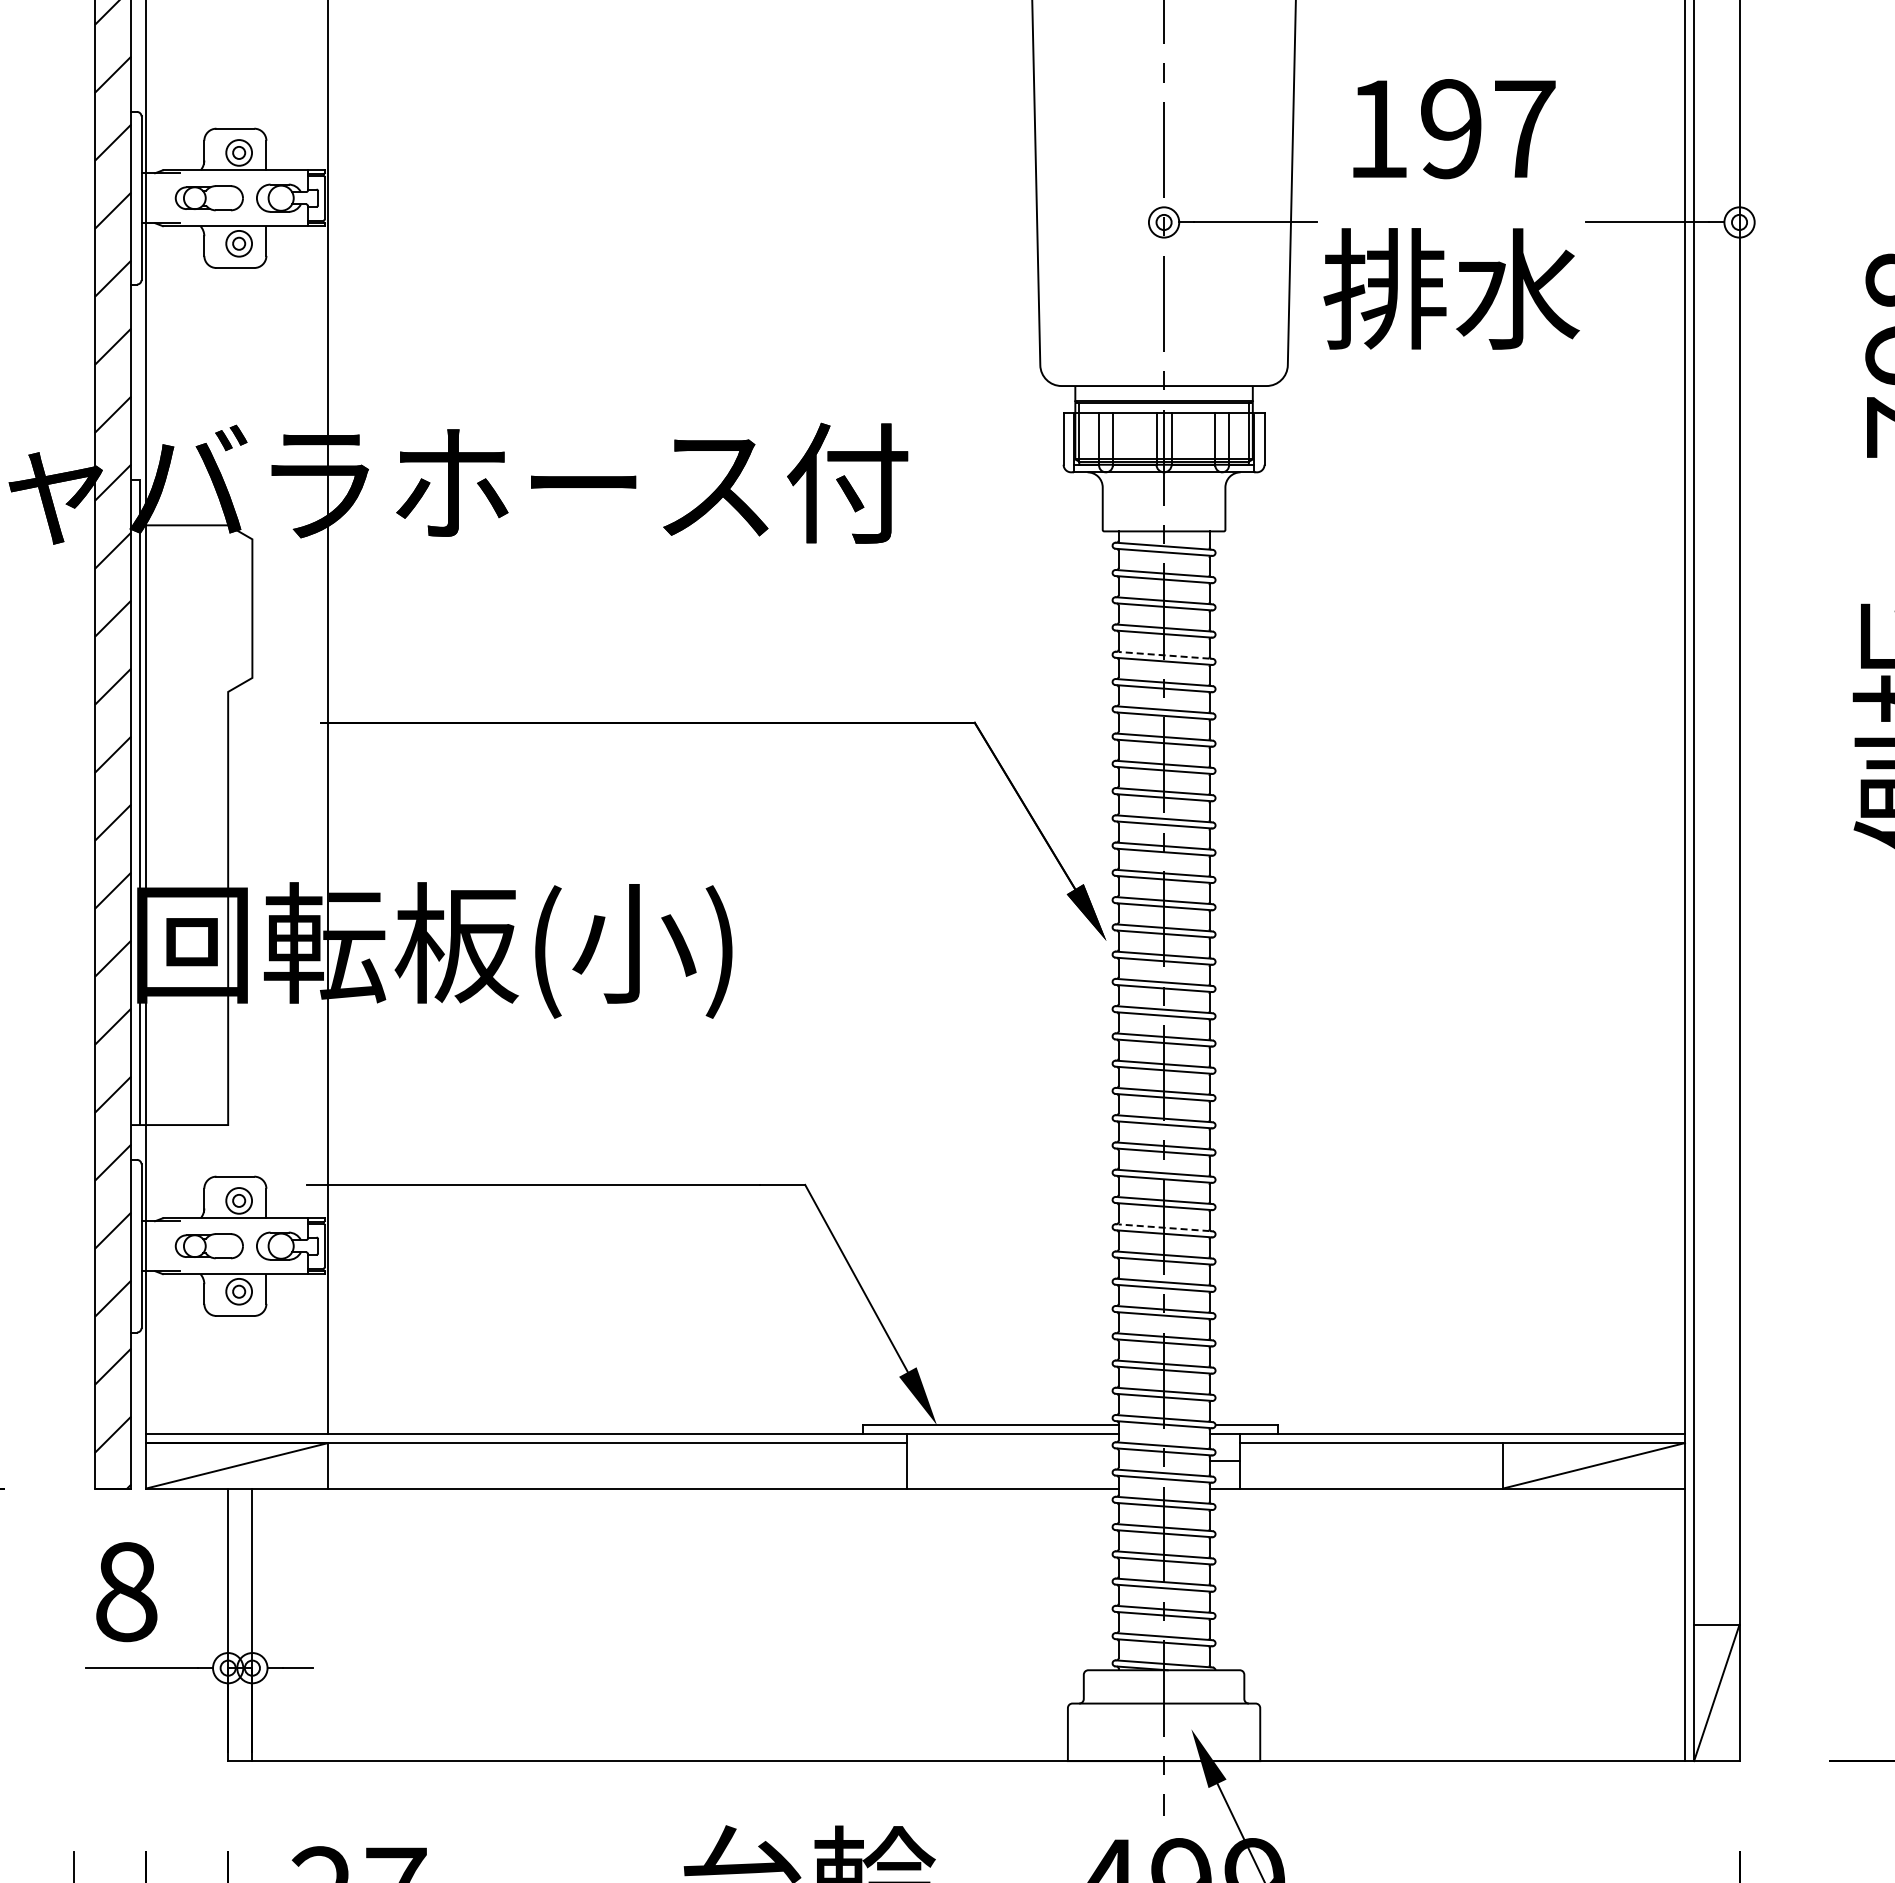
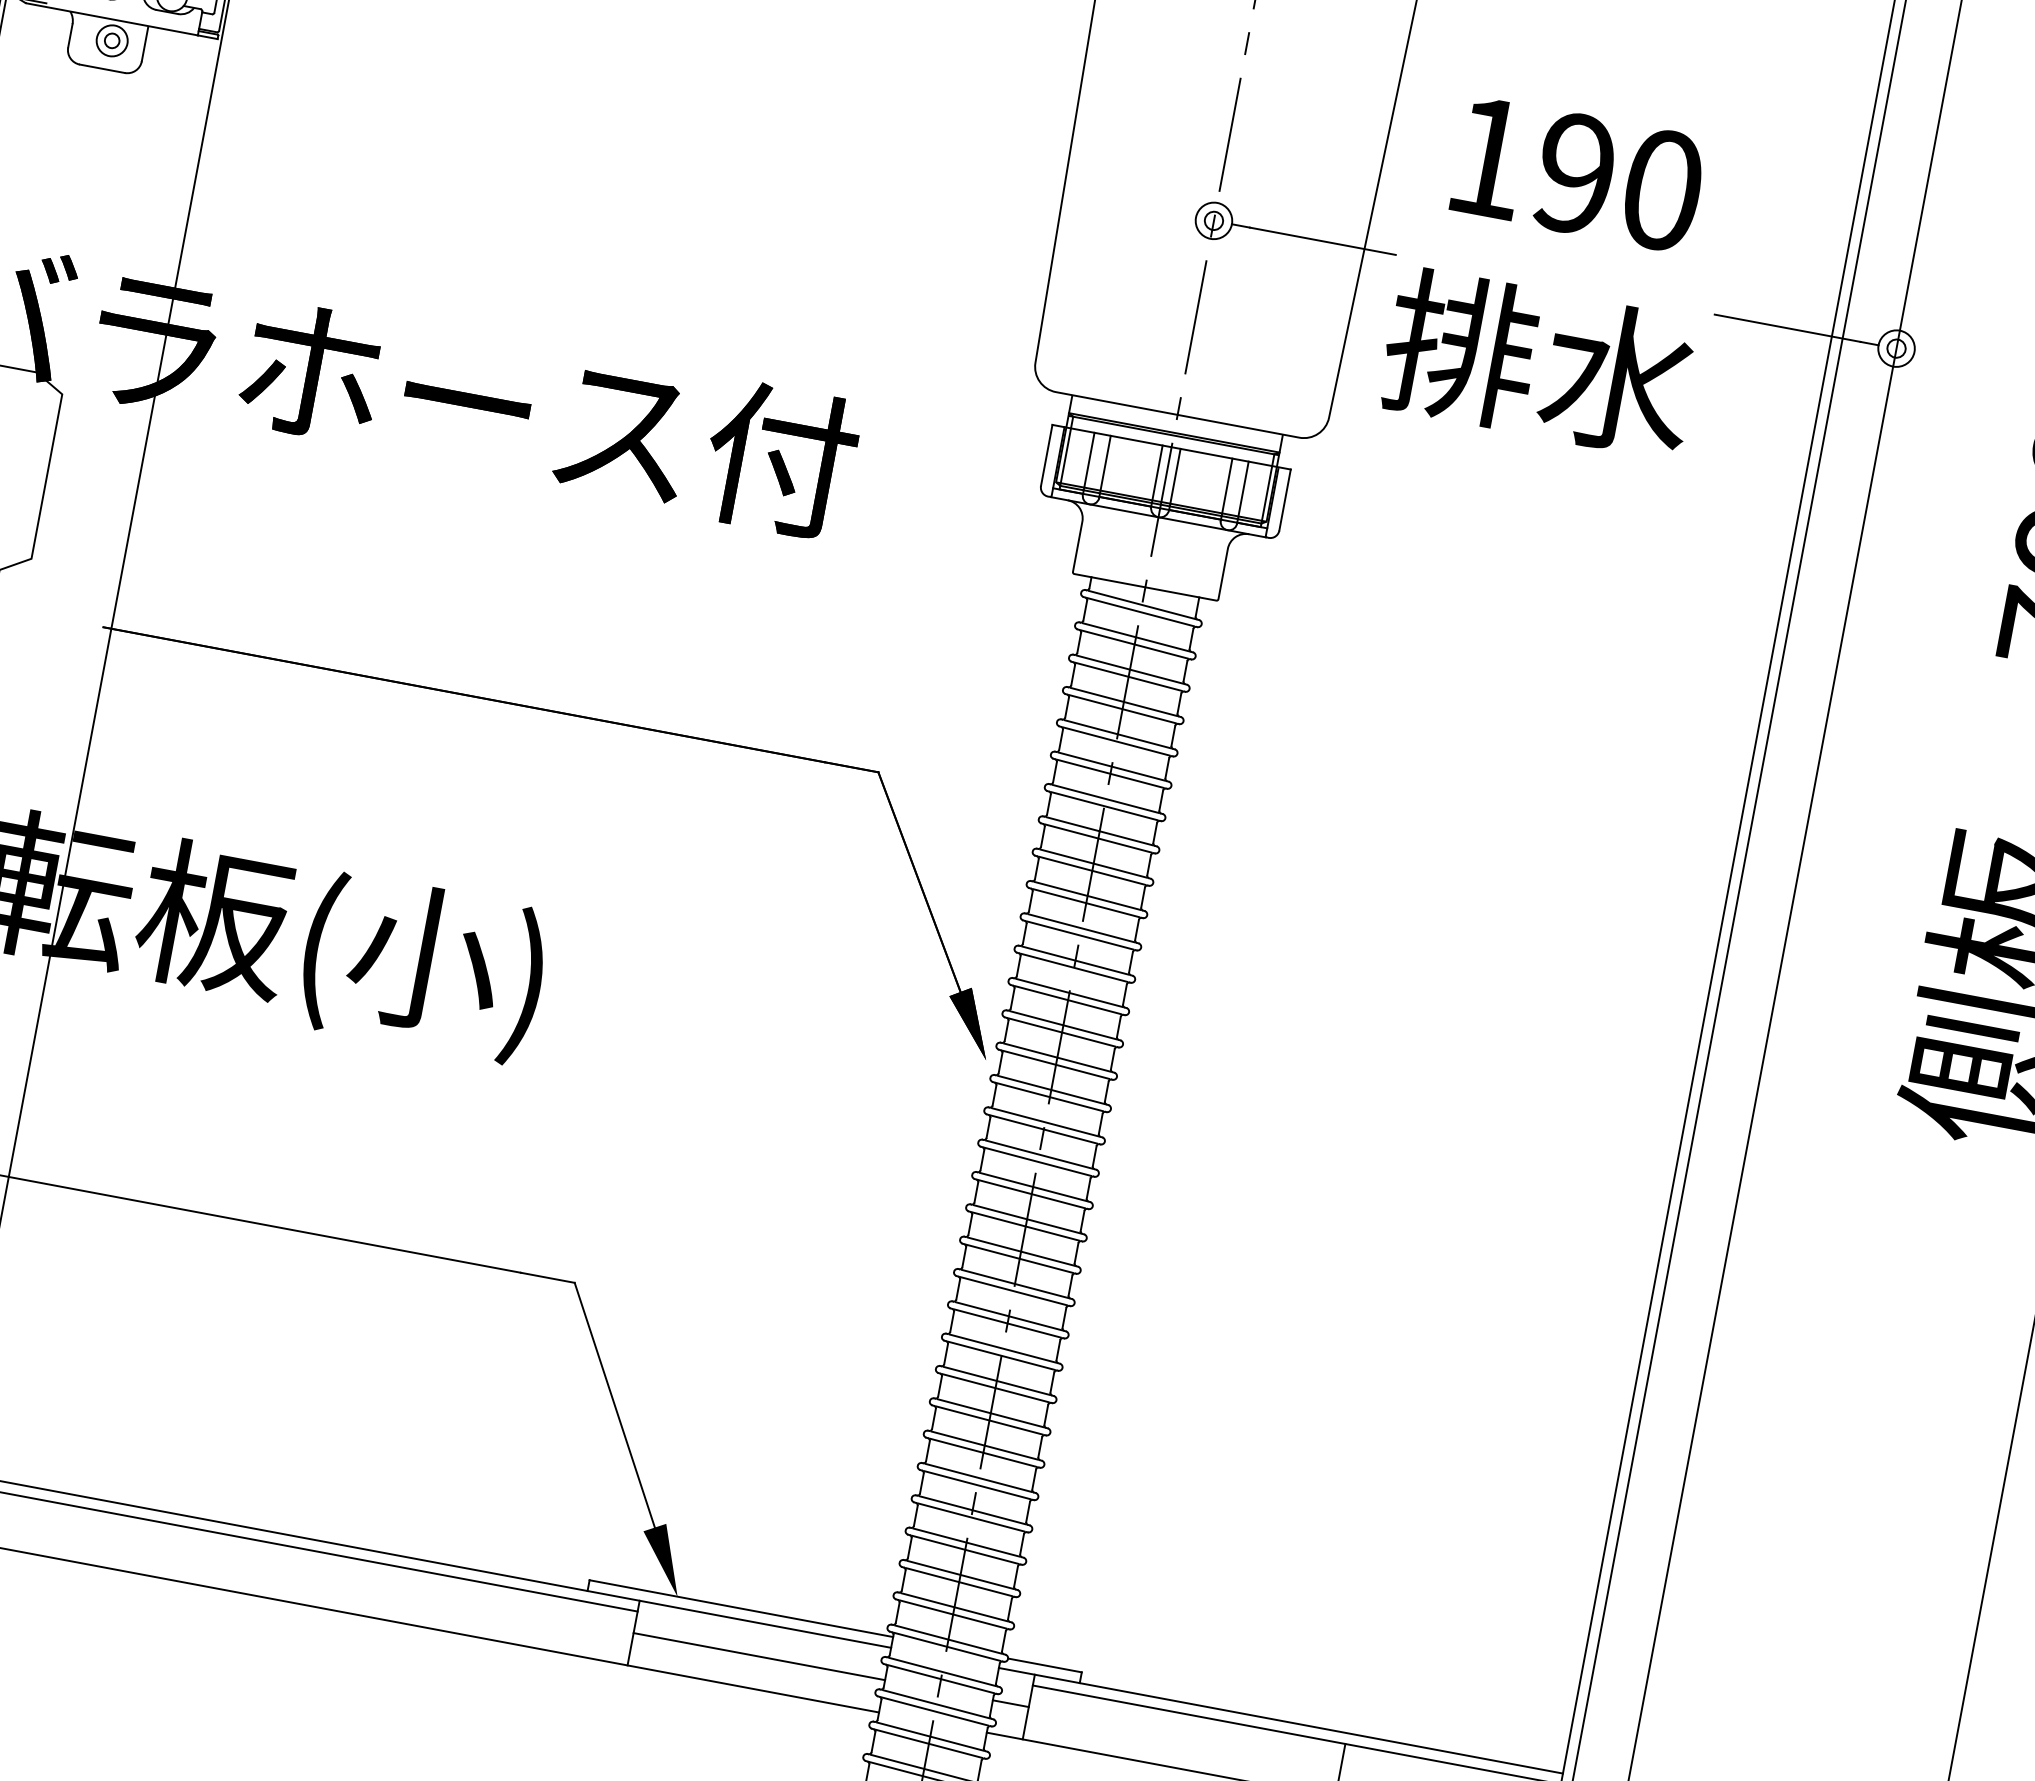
text: (1525, 129) -> (1663, 190), 197 -> 190
line: (1164, 655) -> (1118, 734), dashed -> solid
line: (1164, 1227) -> (991, 1413), dashed -> solid
line: (1012, 1461) -> (759, 1656), added

